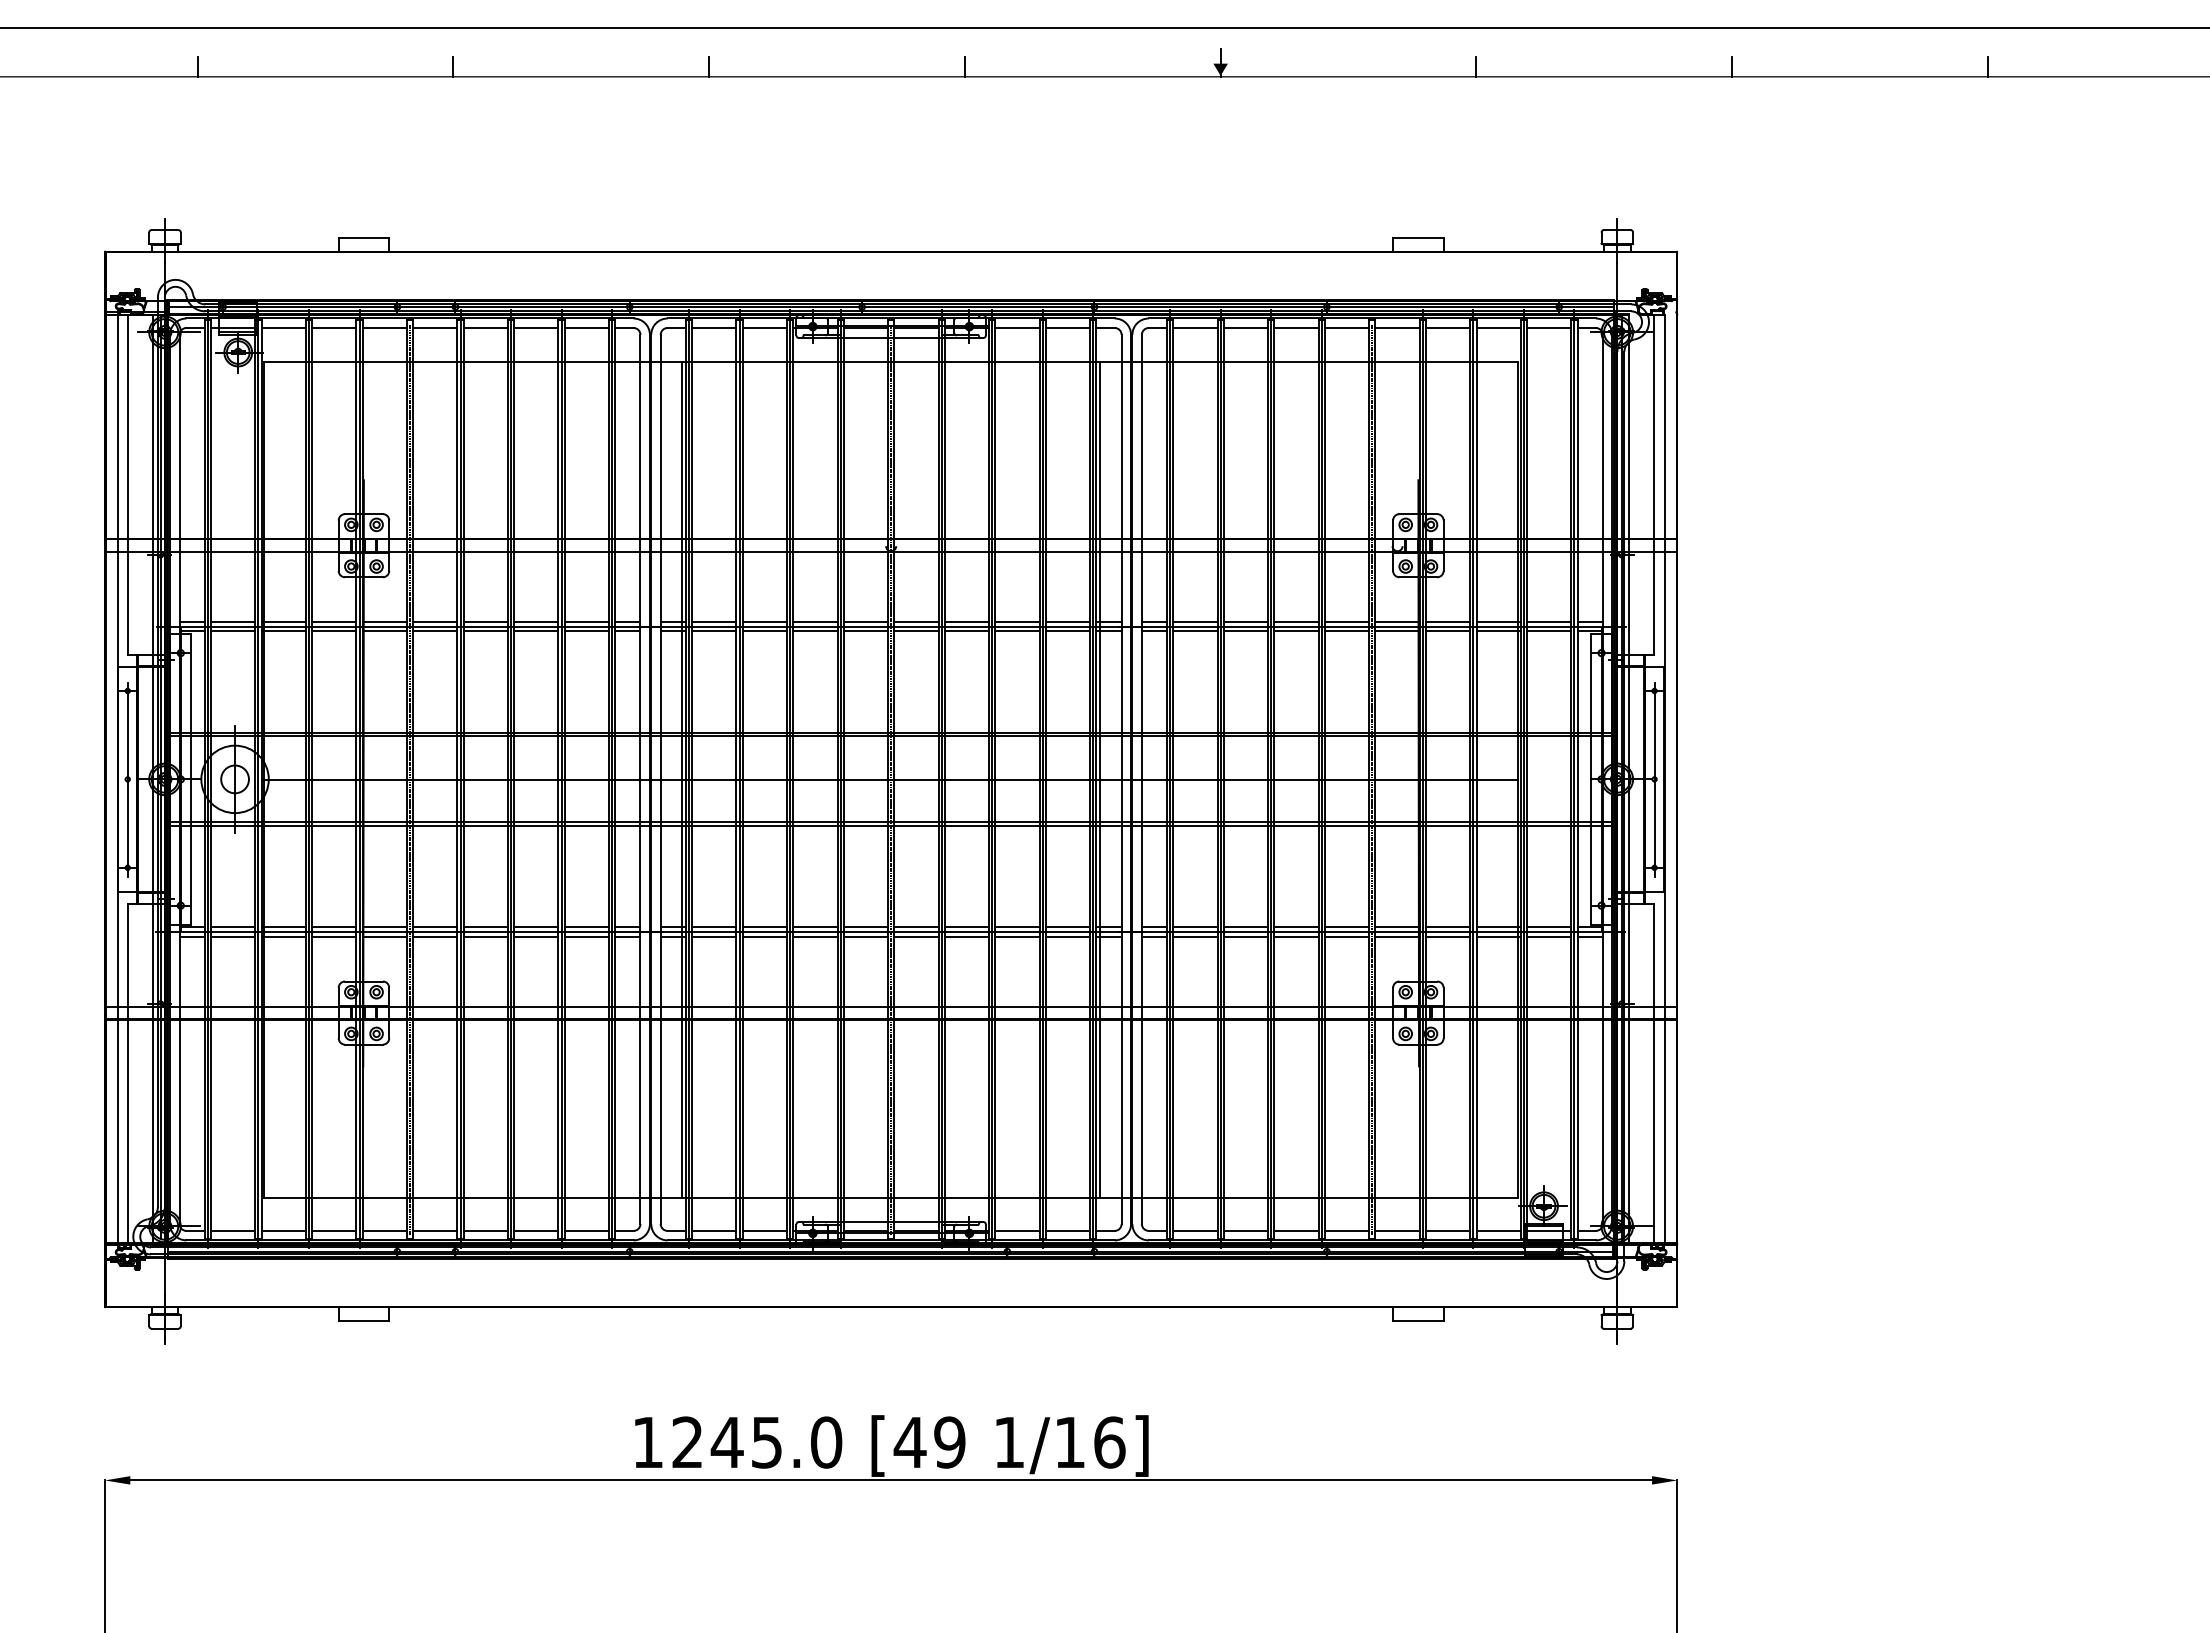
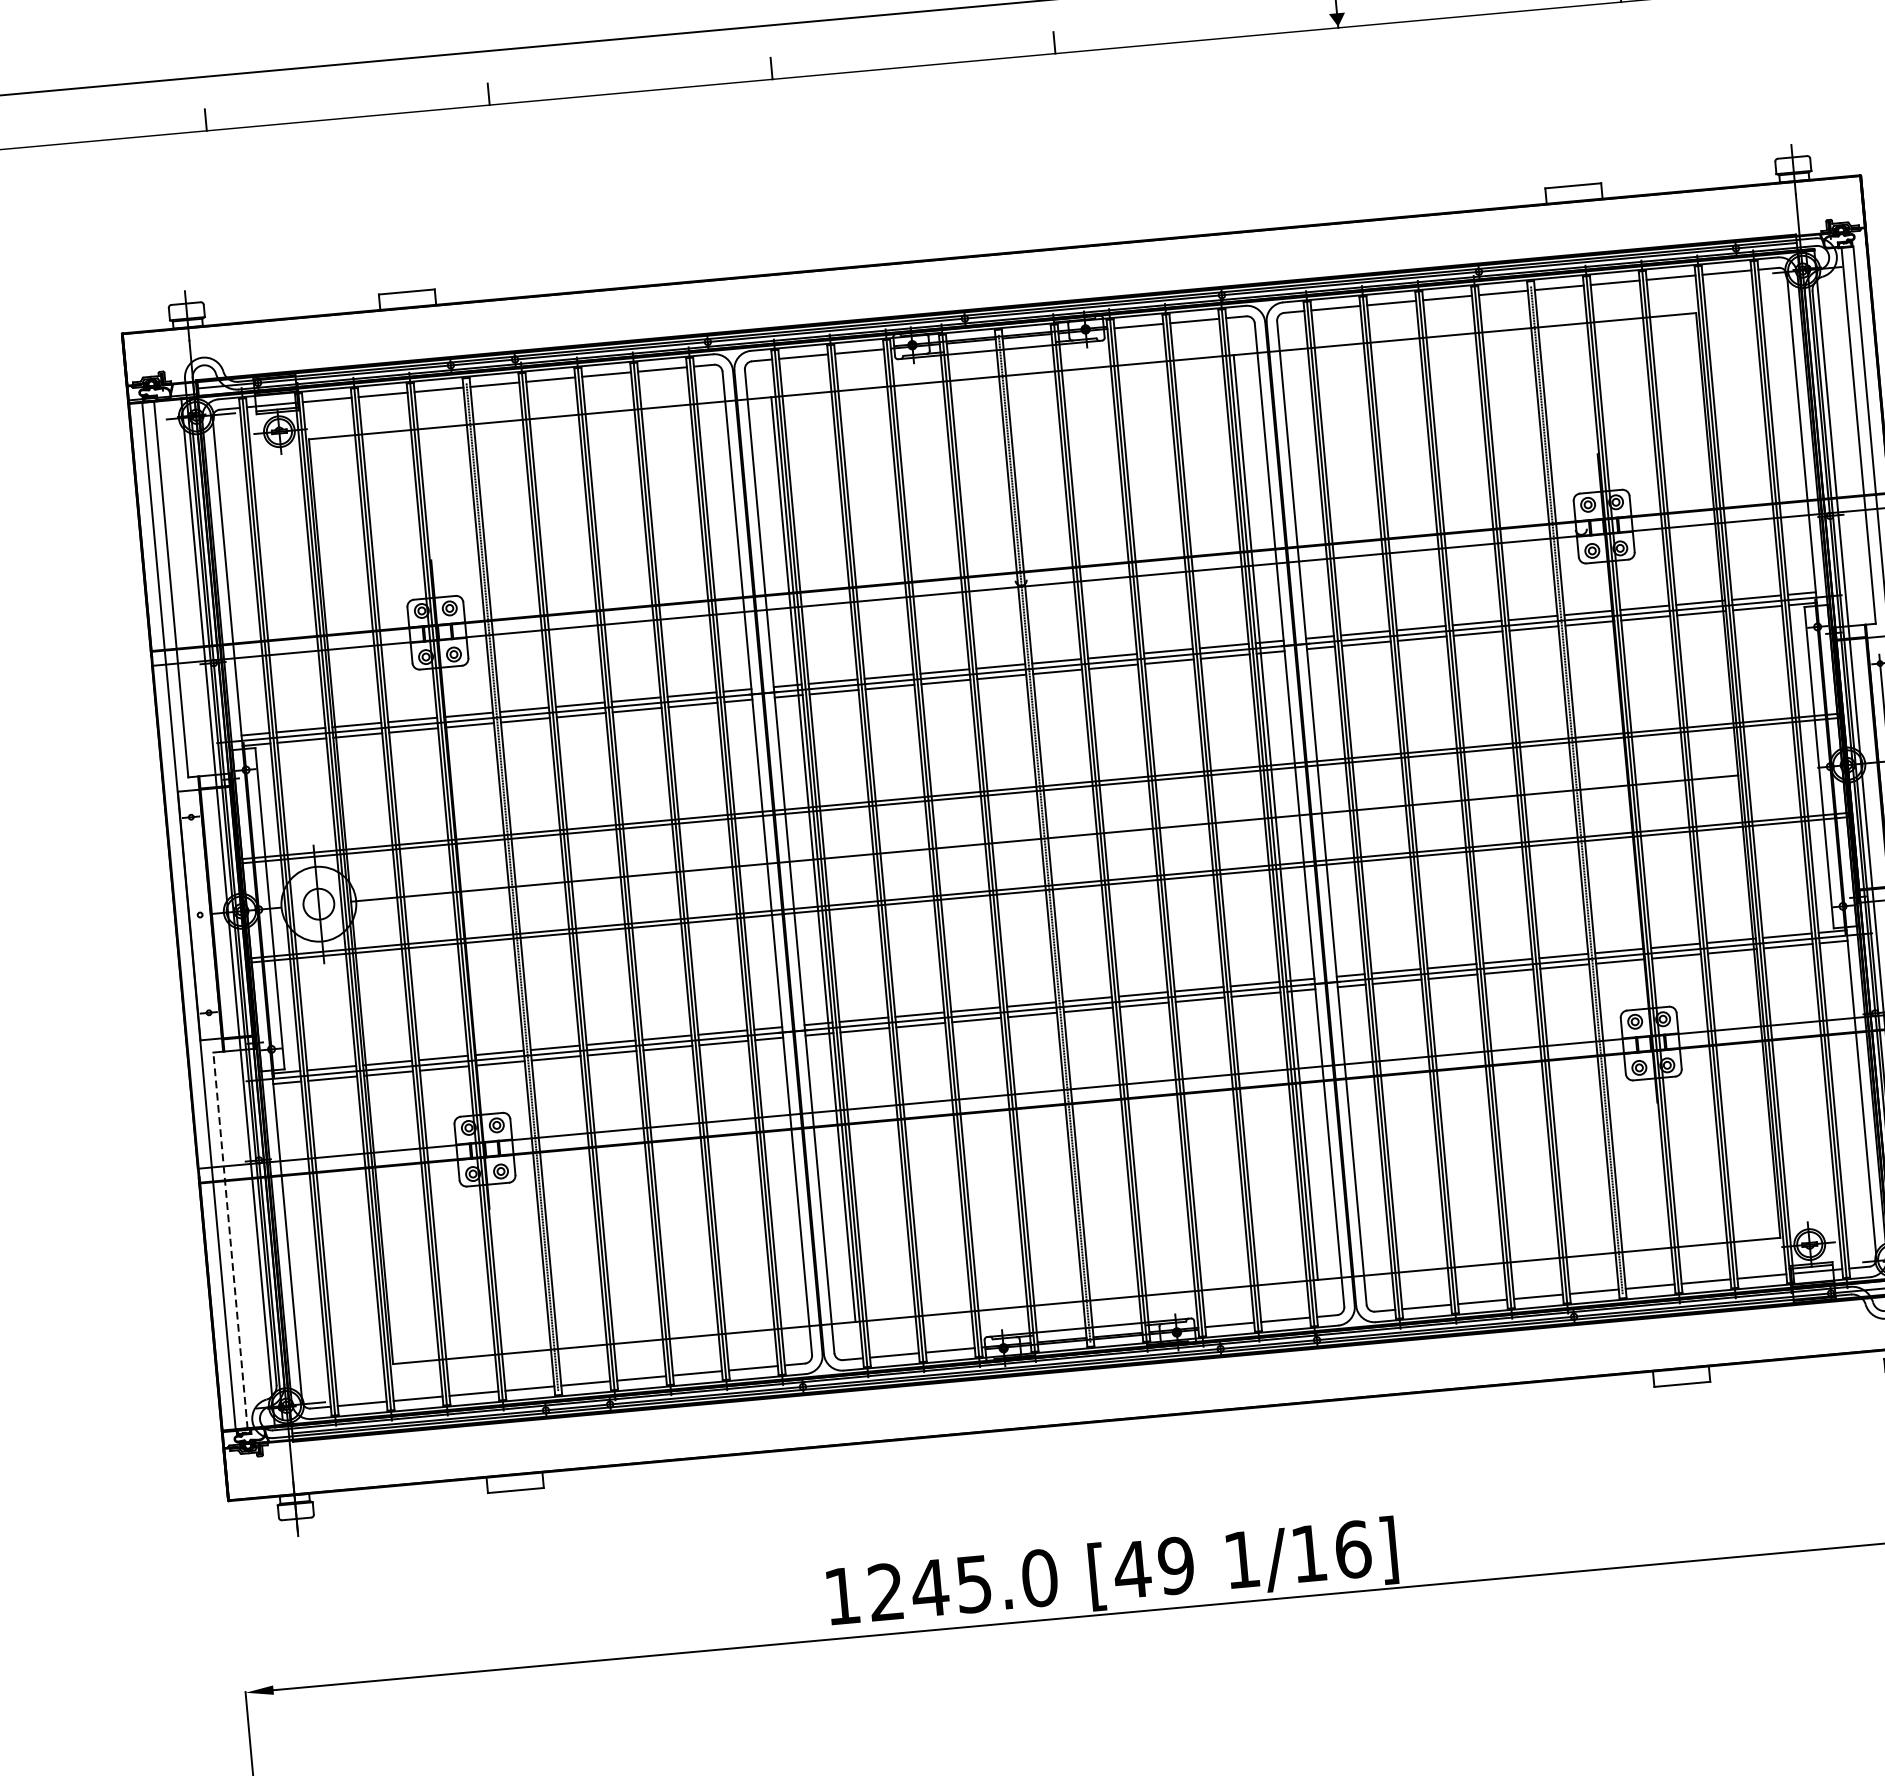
line: (127, 780) -> (199, 916), removed
line: (128, 1073) -> (230, 1240), solid -> dashed

